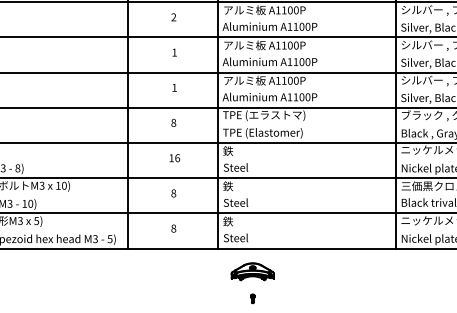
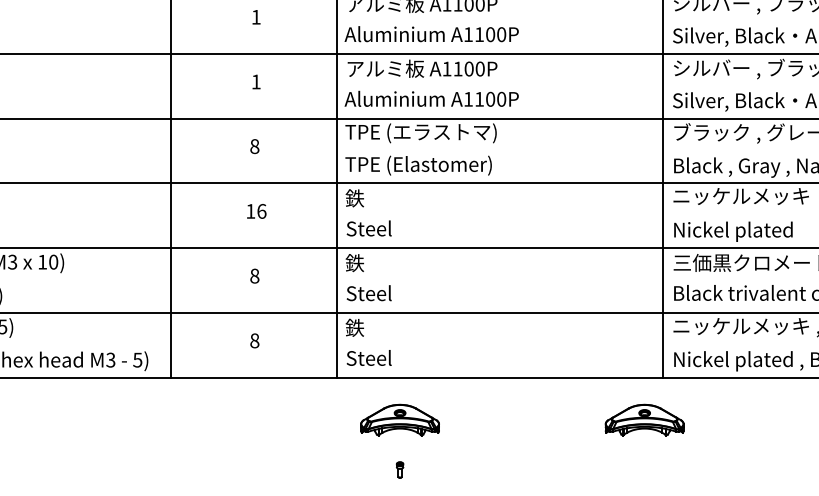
part: (385, 271) -> (644, 419), added

